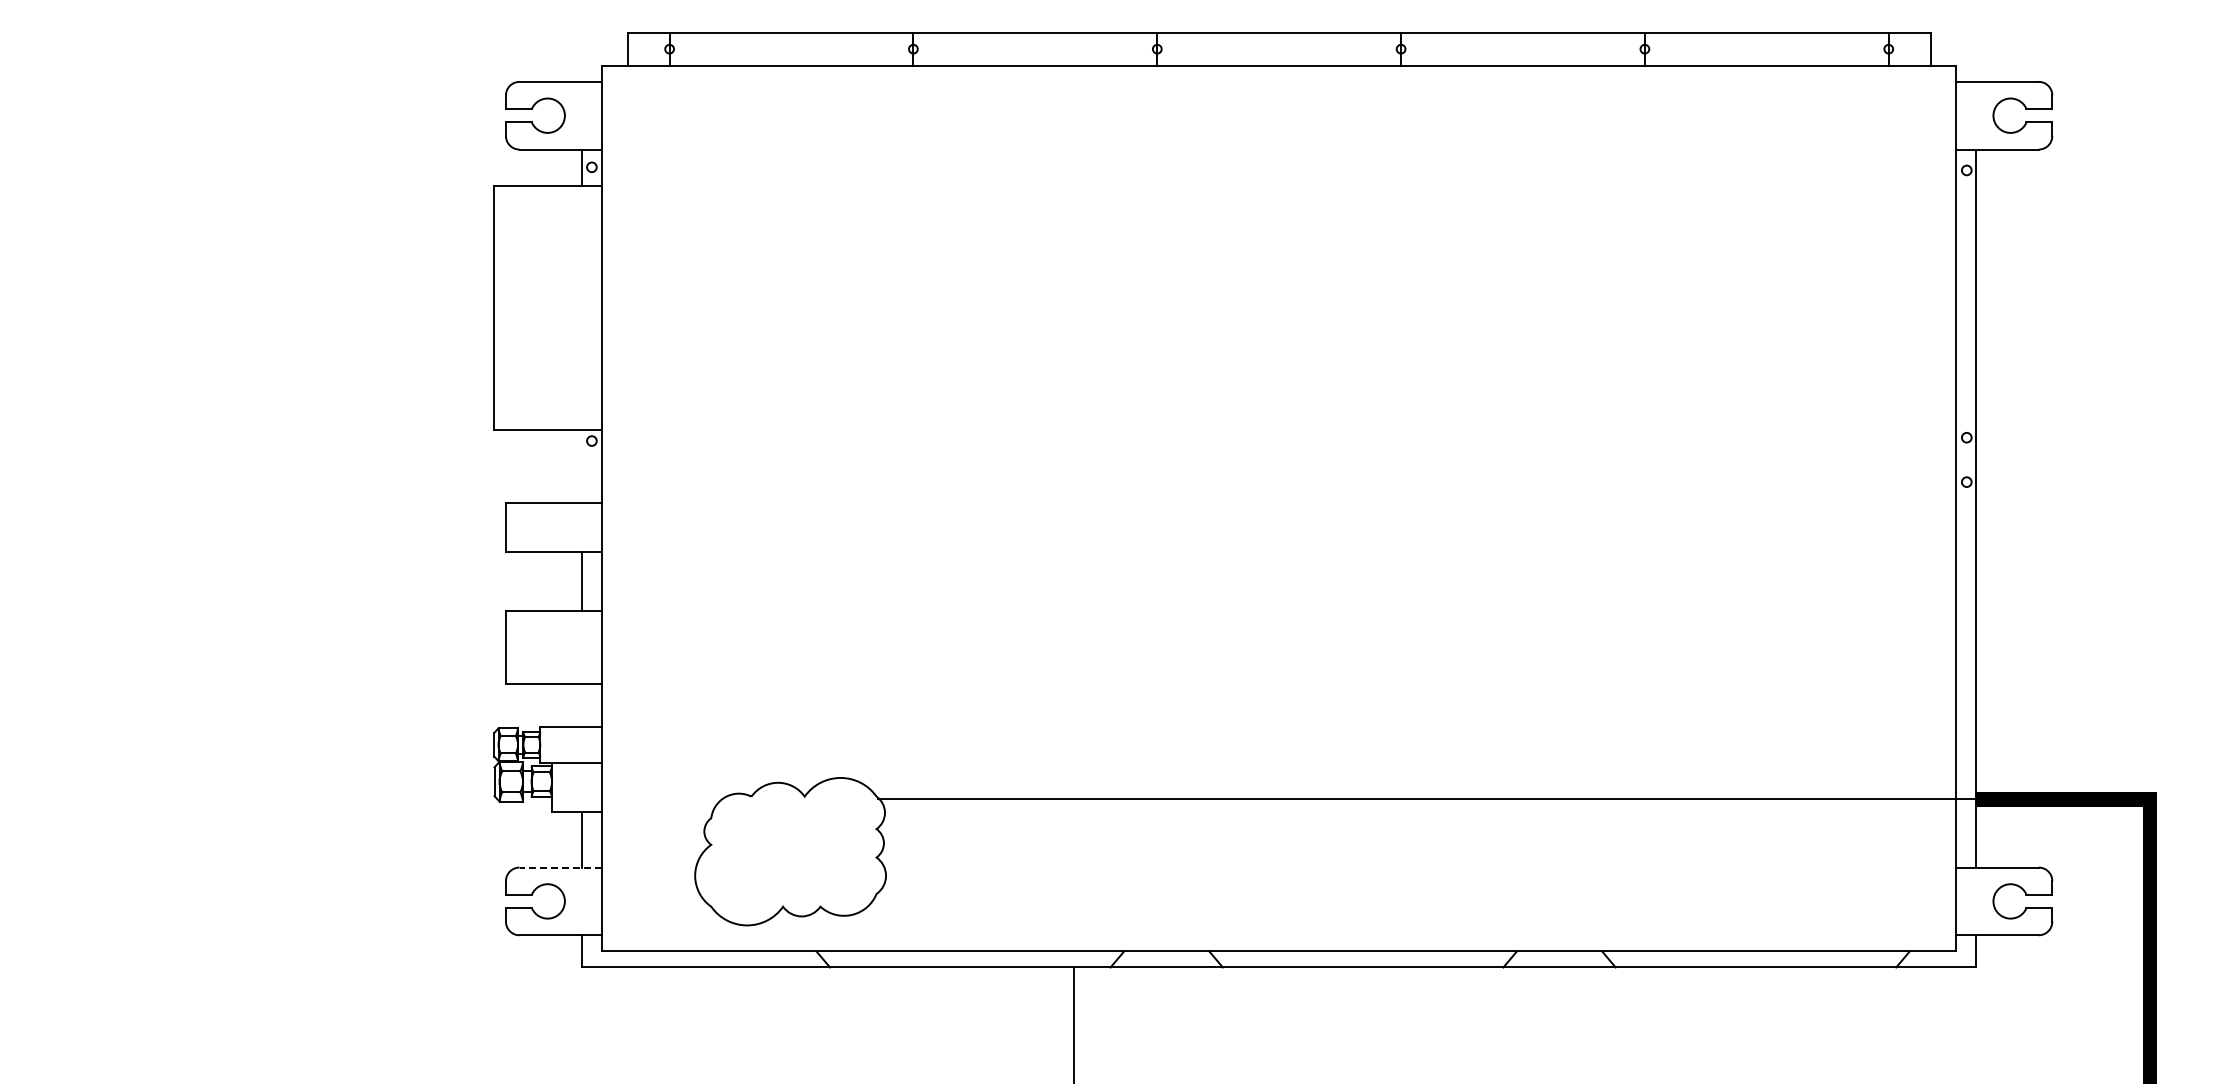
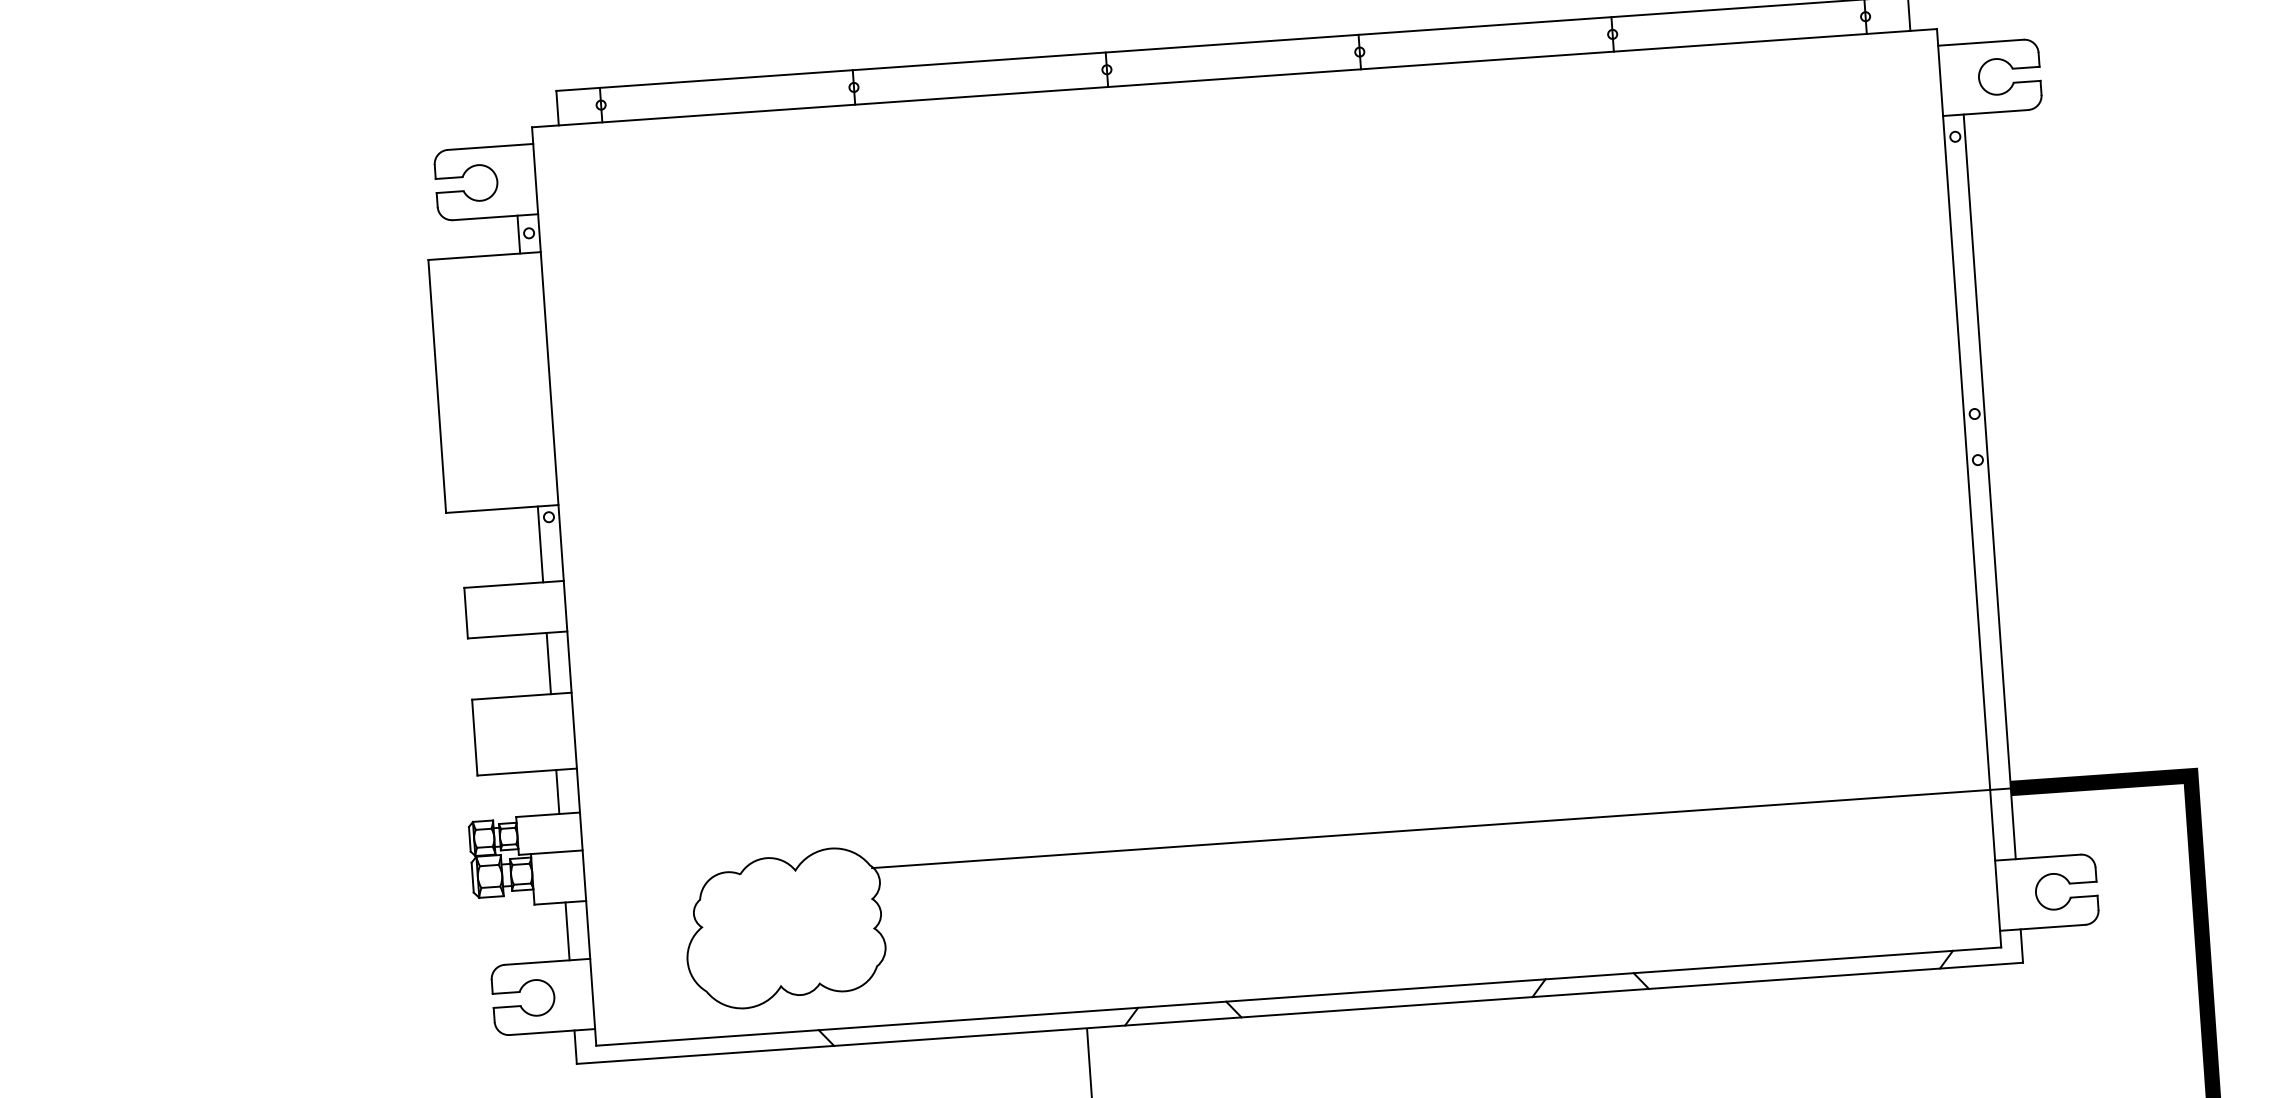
line: (581, 466) -> (540, 544), added
line: (581, 705) -> (557, 792), added
line: (560, 867) -> (547, 961), dashed -> solid

